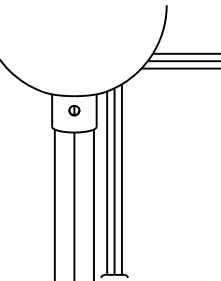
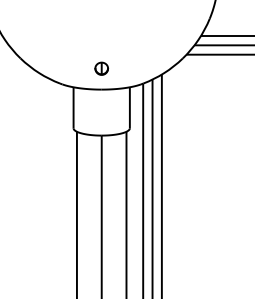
part: (74, 110) -> (101, 68), moved

